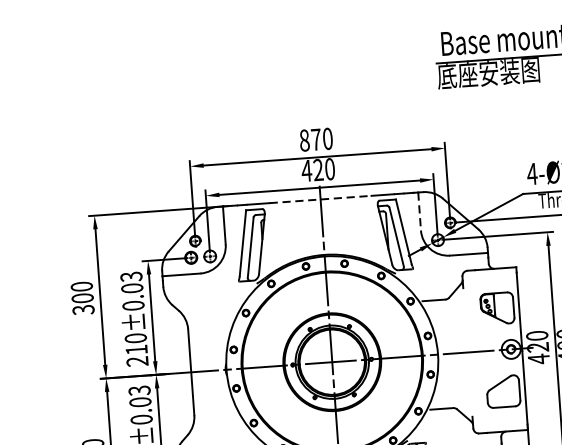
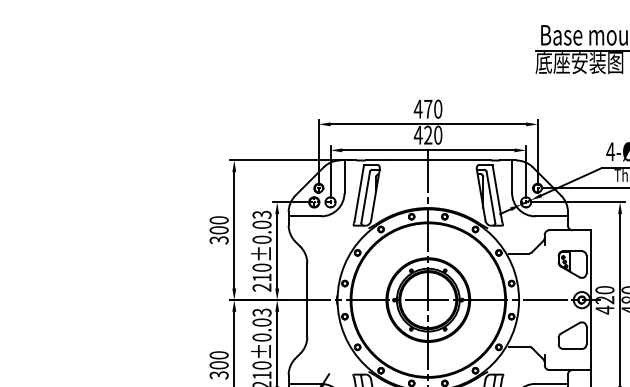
text: (303, 139) -> (417, 108), 870 -> 470
line: (320, 199) -> (428, 160), dashed -> solid
line: (420, 212) -> (512, 177), dashed -> solid

